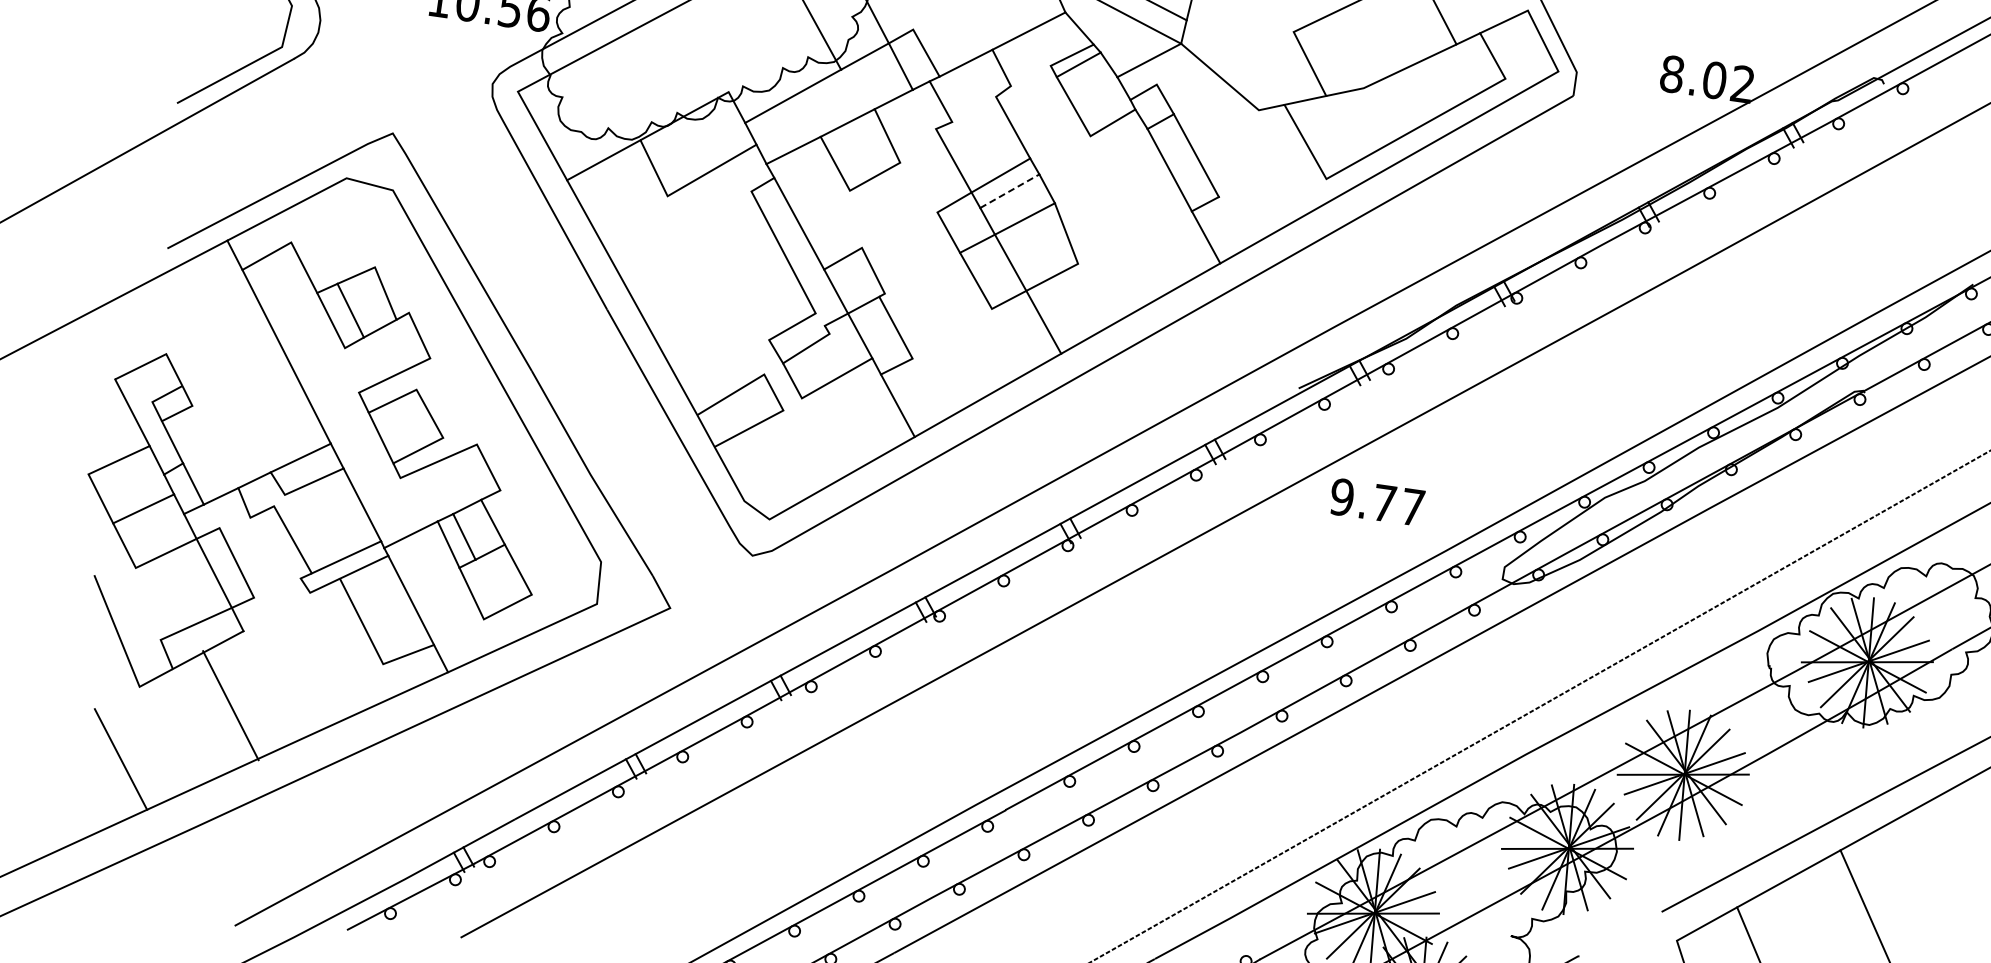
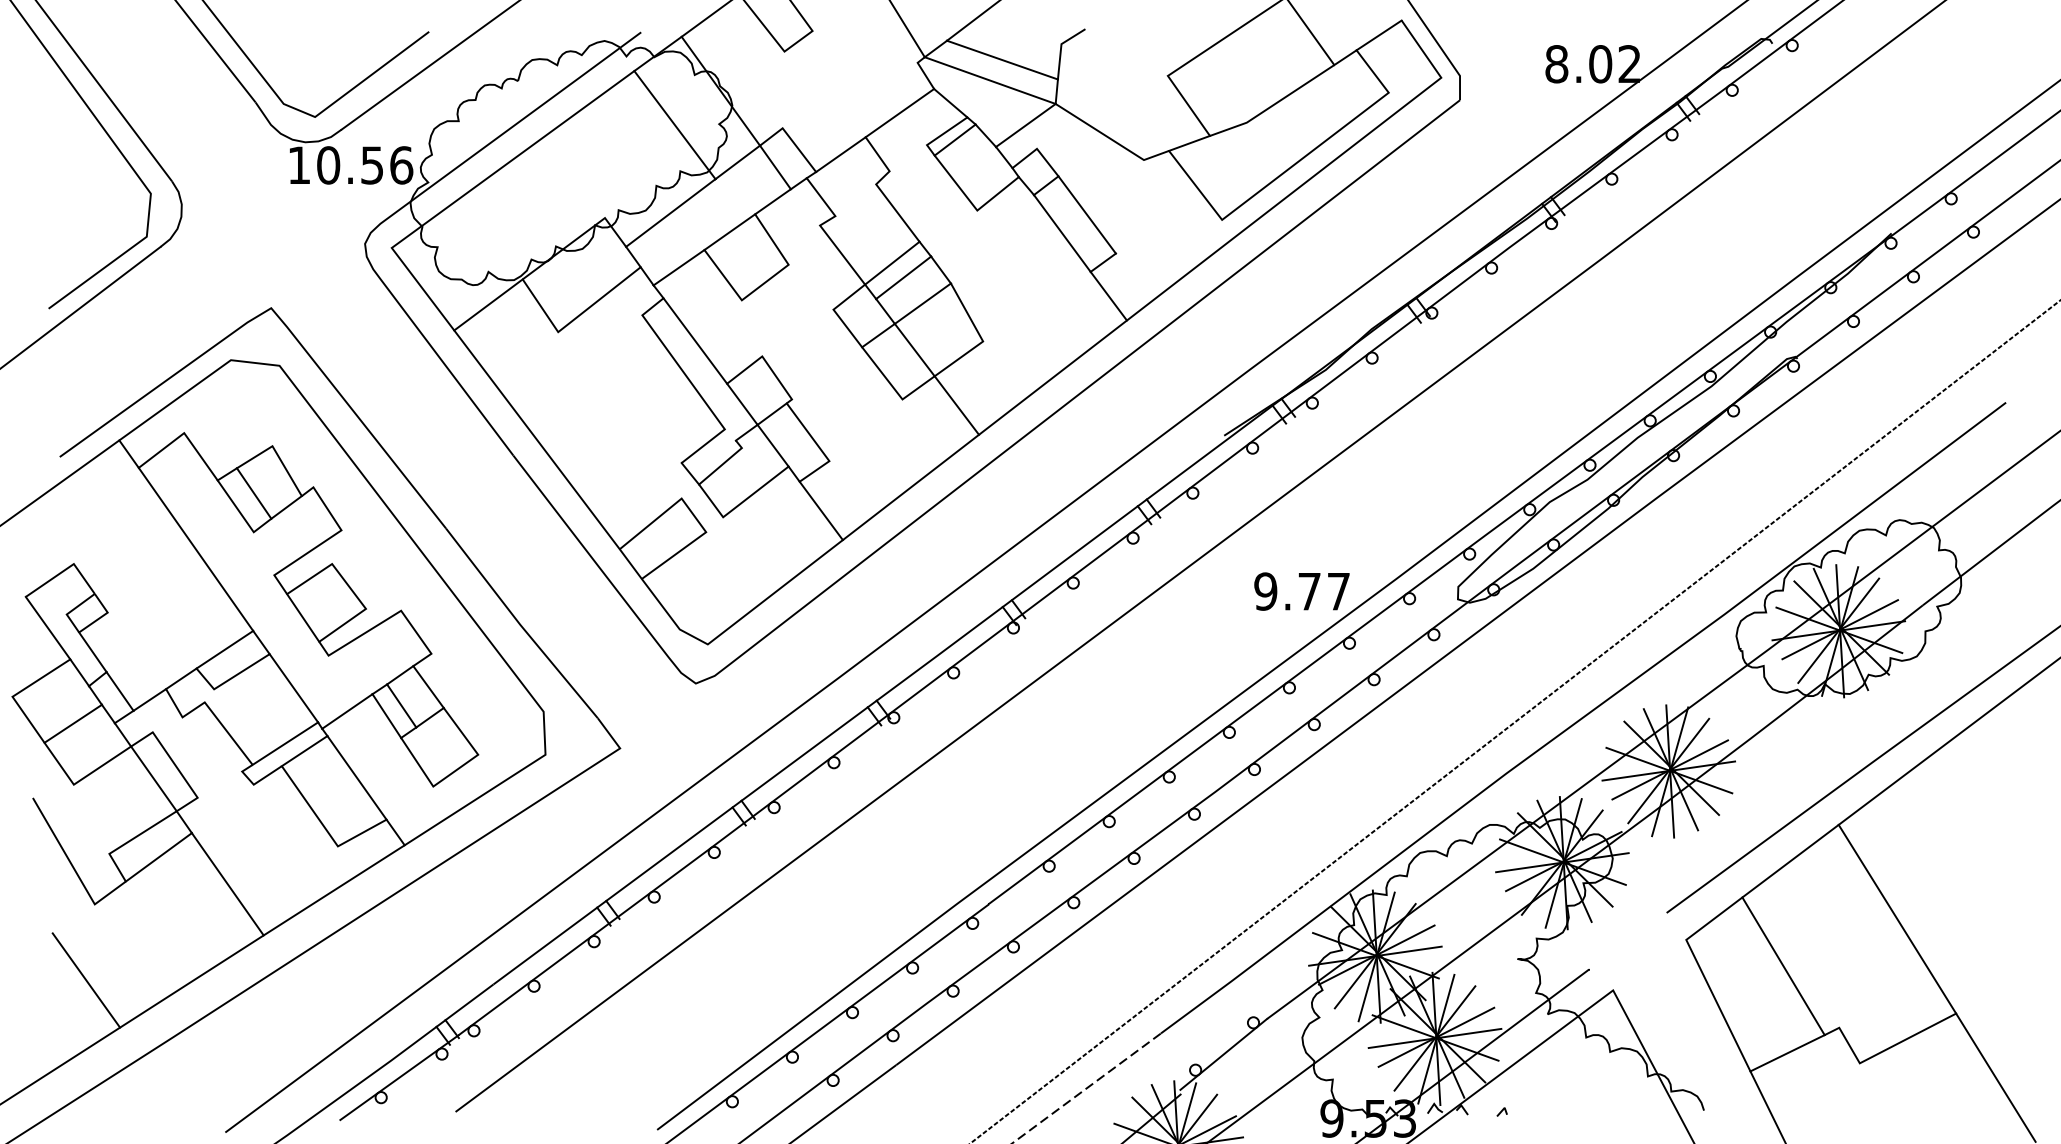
line: (1009, 190) -> (903, 277), dashed -> solid
text: (1376, 502) -> (1301, 591), moved
line: (230, 705) -> (227, 884), moved

